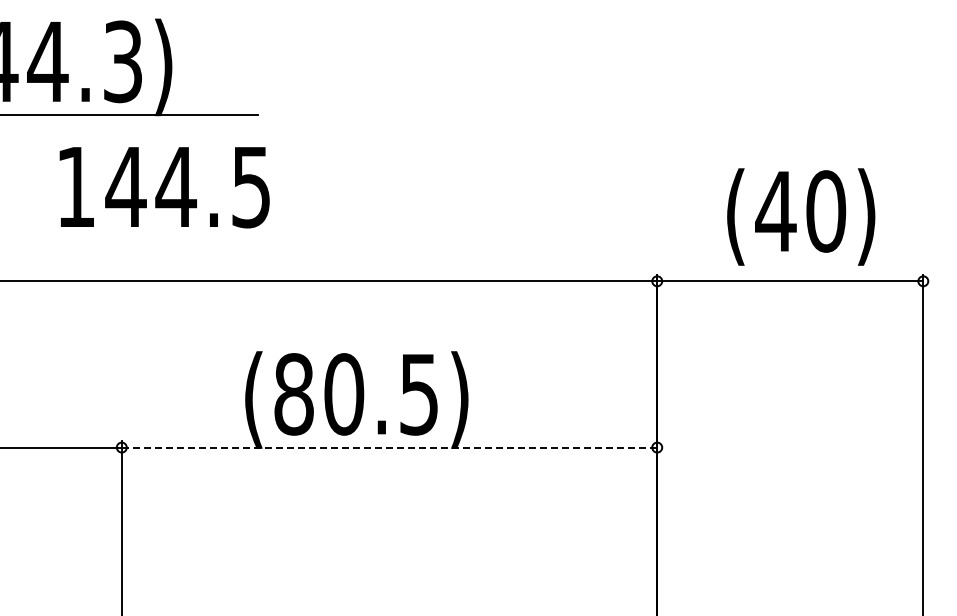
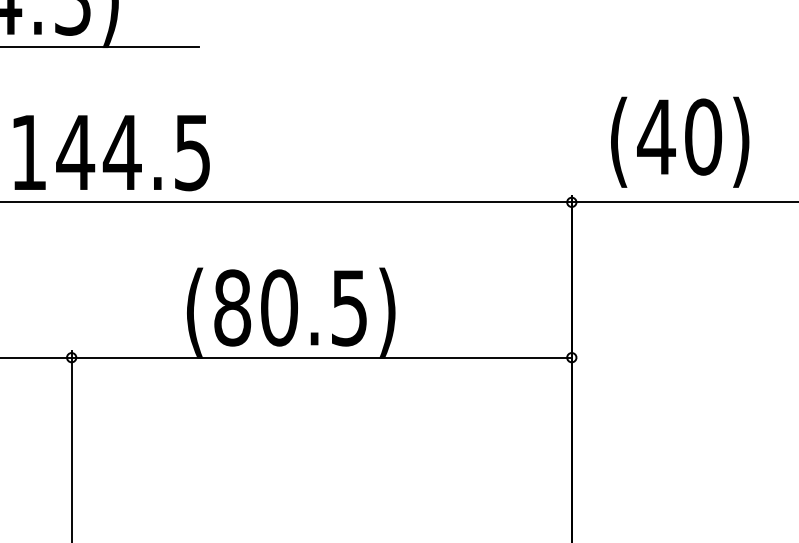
text: (164, 187) -> (111, 153), moved
text: (801, 216) -> (680, 141), moved
line: (389, 447) -> (321, 357), dashed -> solid

